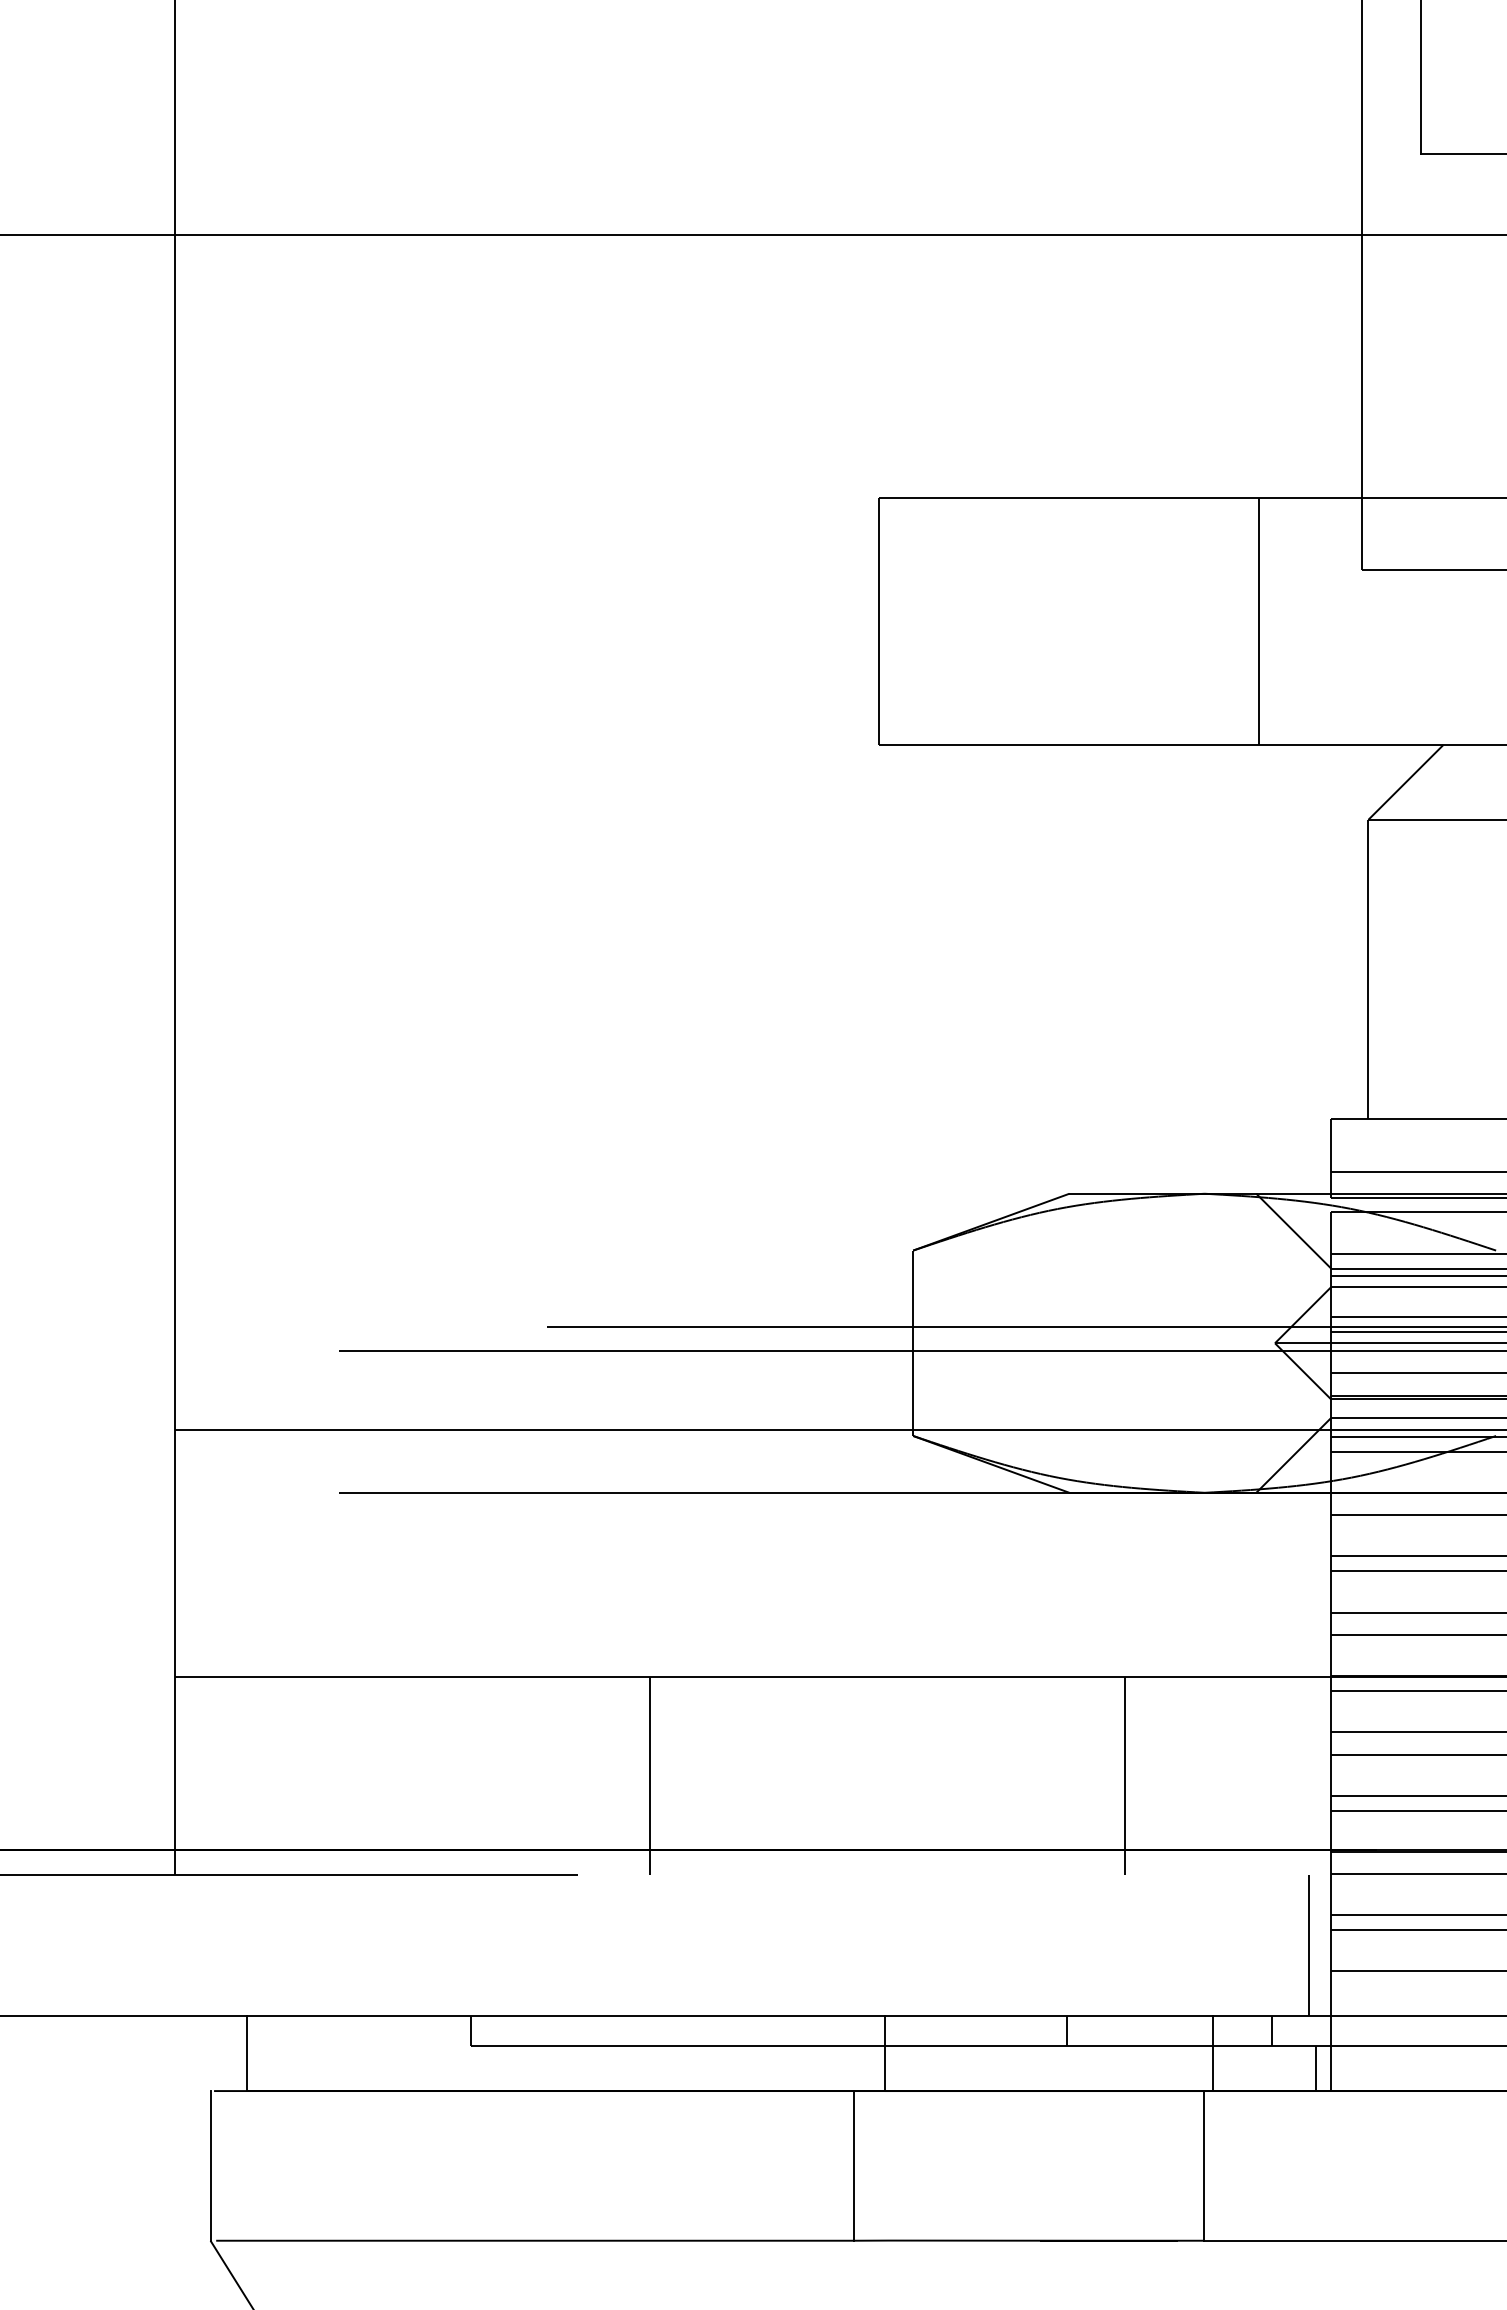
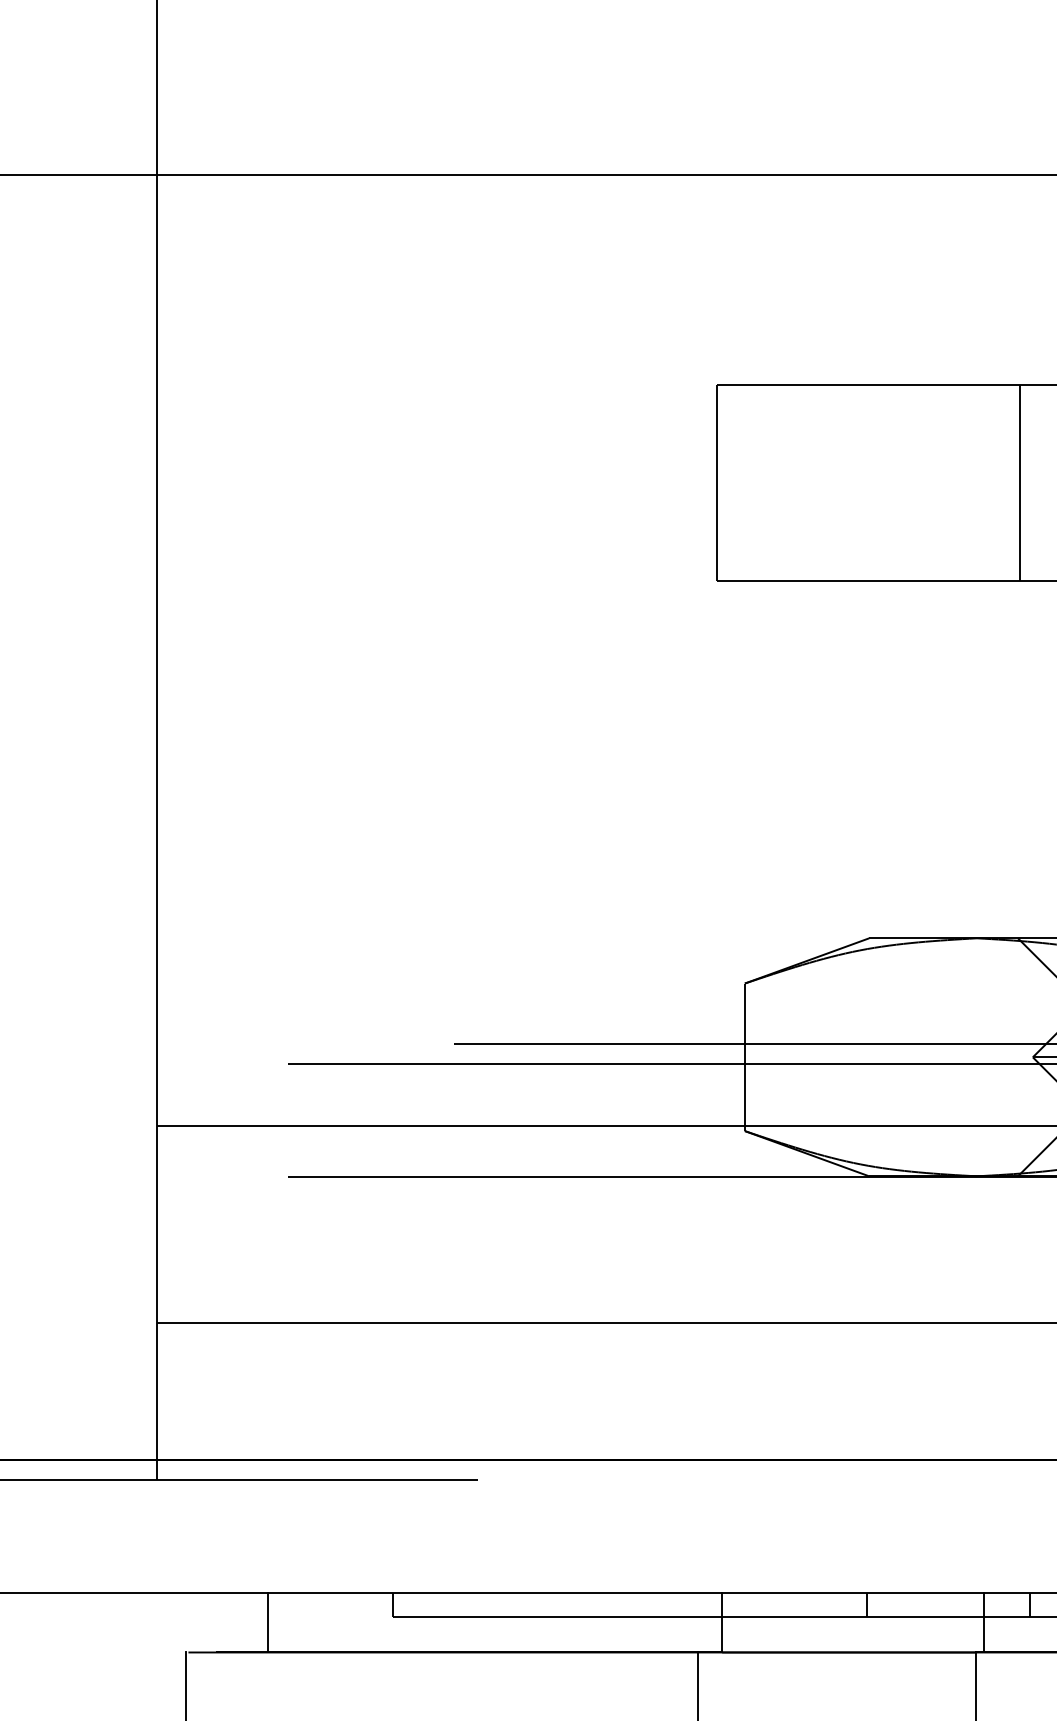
line: (649, 1775) -> (535, 1401), removed
line: (1124, 1775) -> (913, 1401), removed
line: (246, 2053) -> (267, 1622), moved

